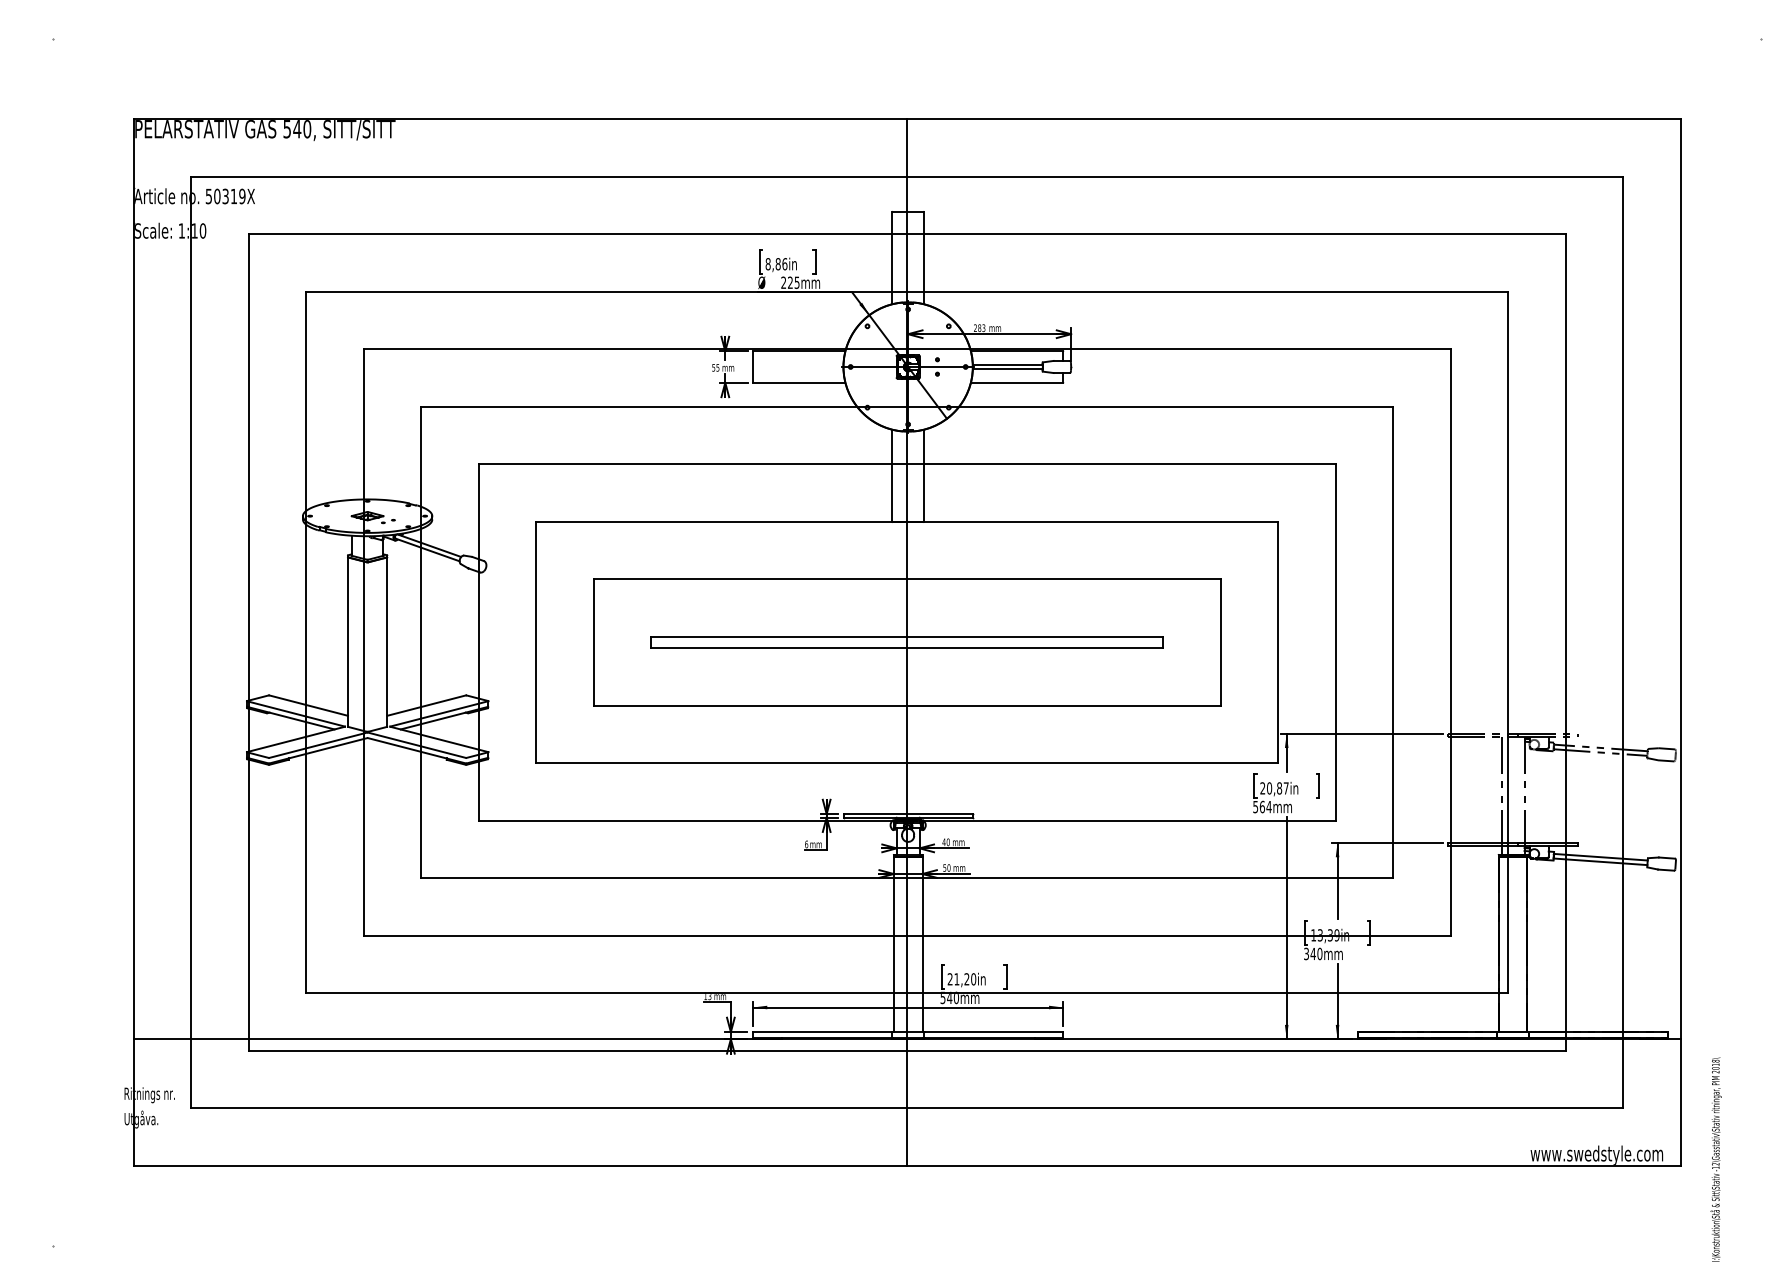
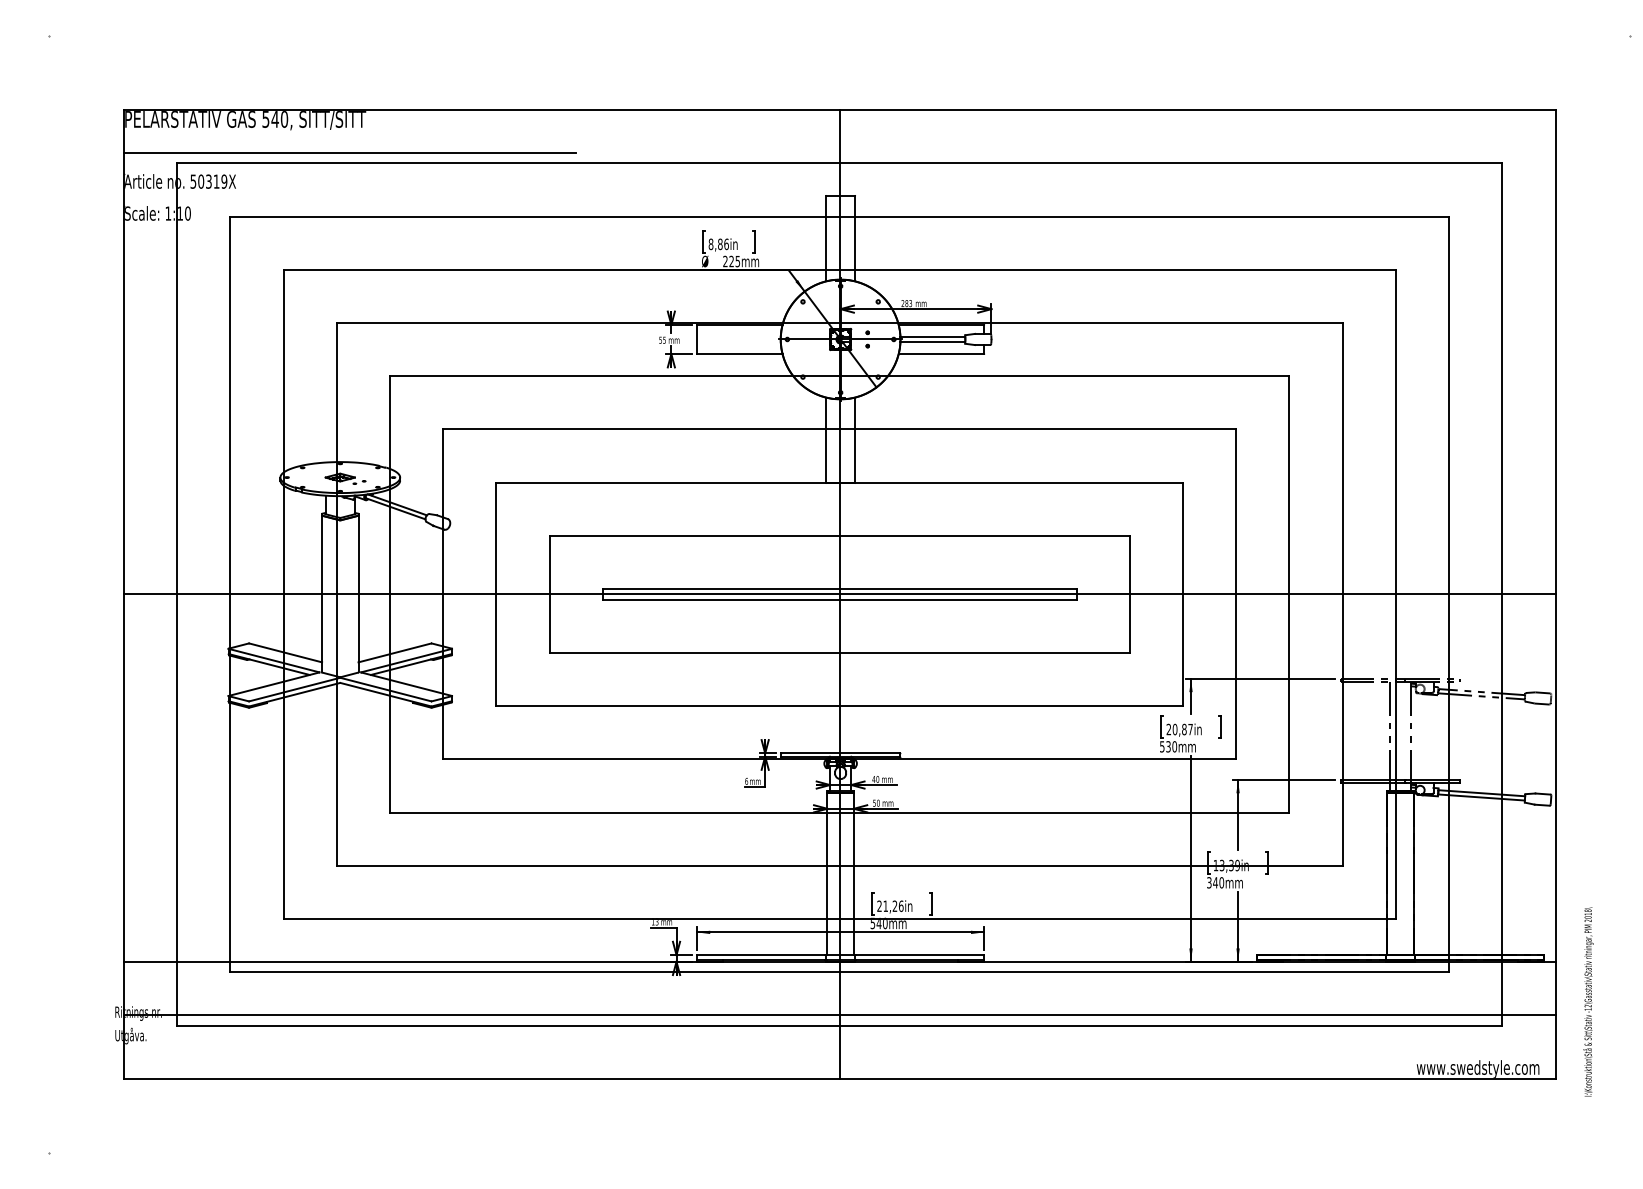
line: (377, 165) -> (349, 152), added
line: (906, 642) -> (839, 594), added
text: (1265, 806) -> (1171, 746), 564mm -> 530mm
text: (973, 979) -> (901, 906), 21,20in -> 21,26in
line: (906, 1096) -> (839, 1014), added
text: (1715, 1159) -> (1587, 1001), moved

